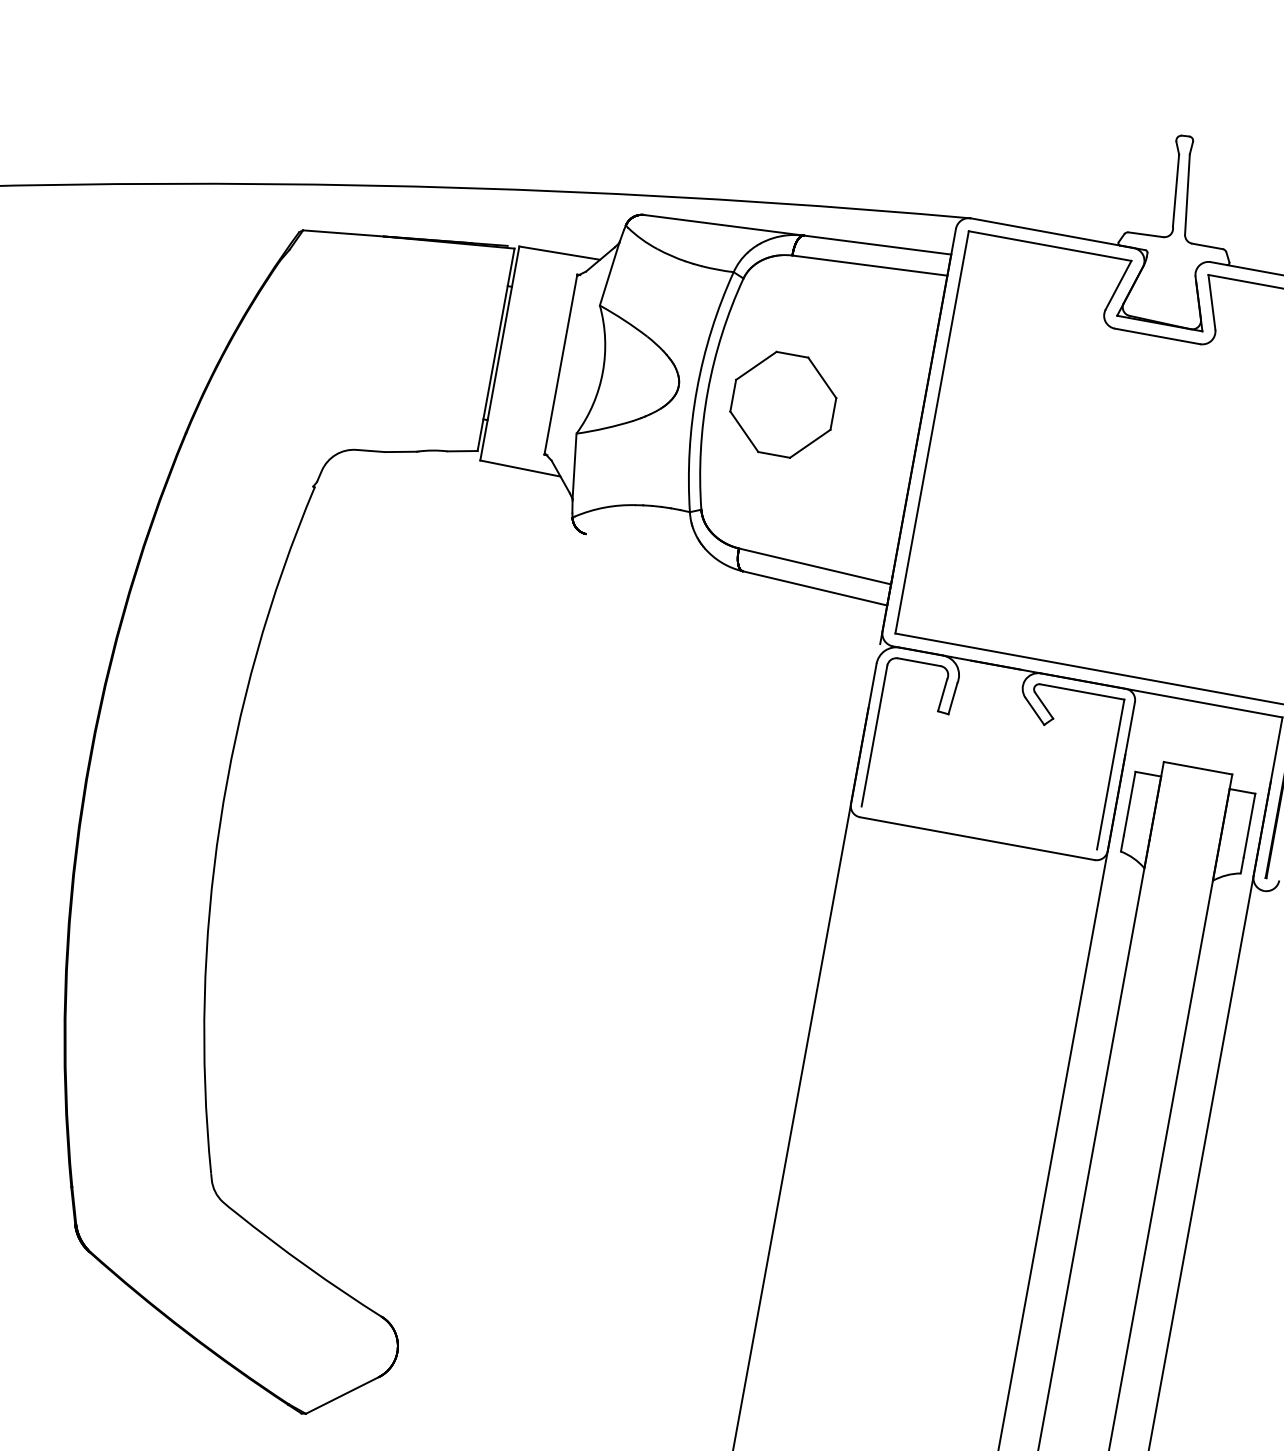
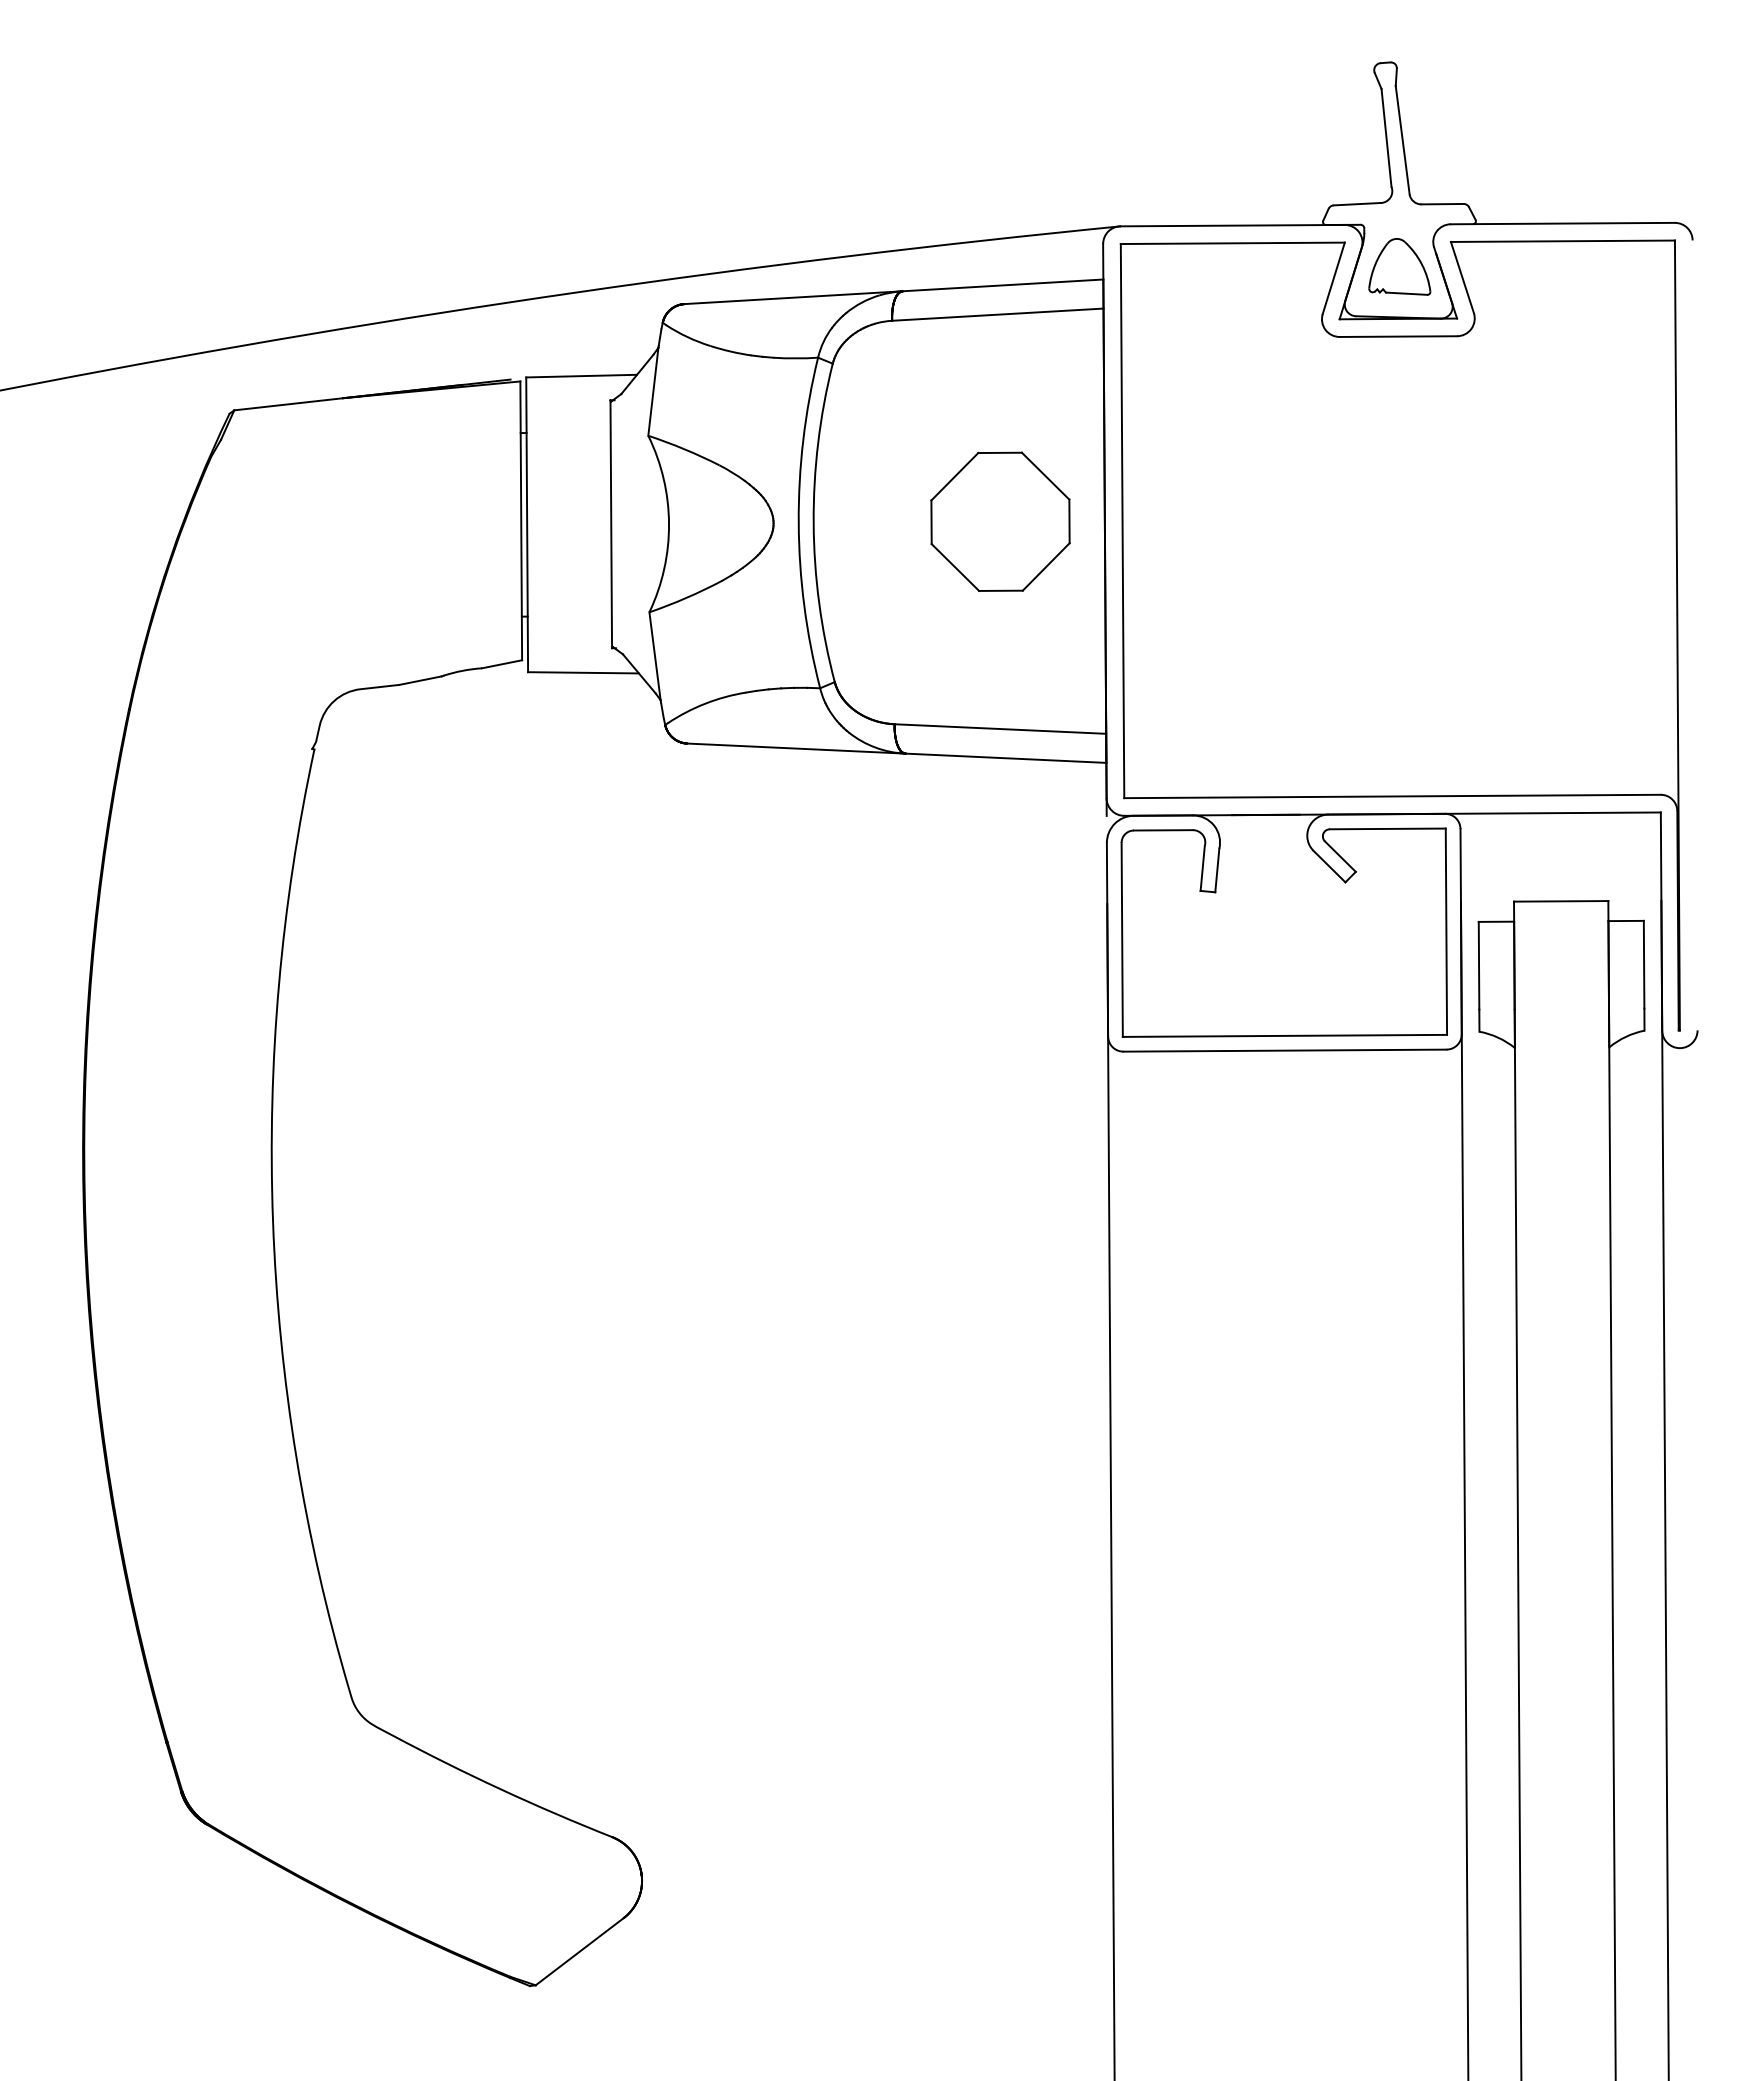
part: (1167, 285) -> (1399, 266), added
part: (783, 404) -> (1000, 521), moved
line: (664, 552) -> (796, 748), added
line: (979, 827) -> (1284, 1035), added

